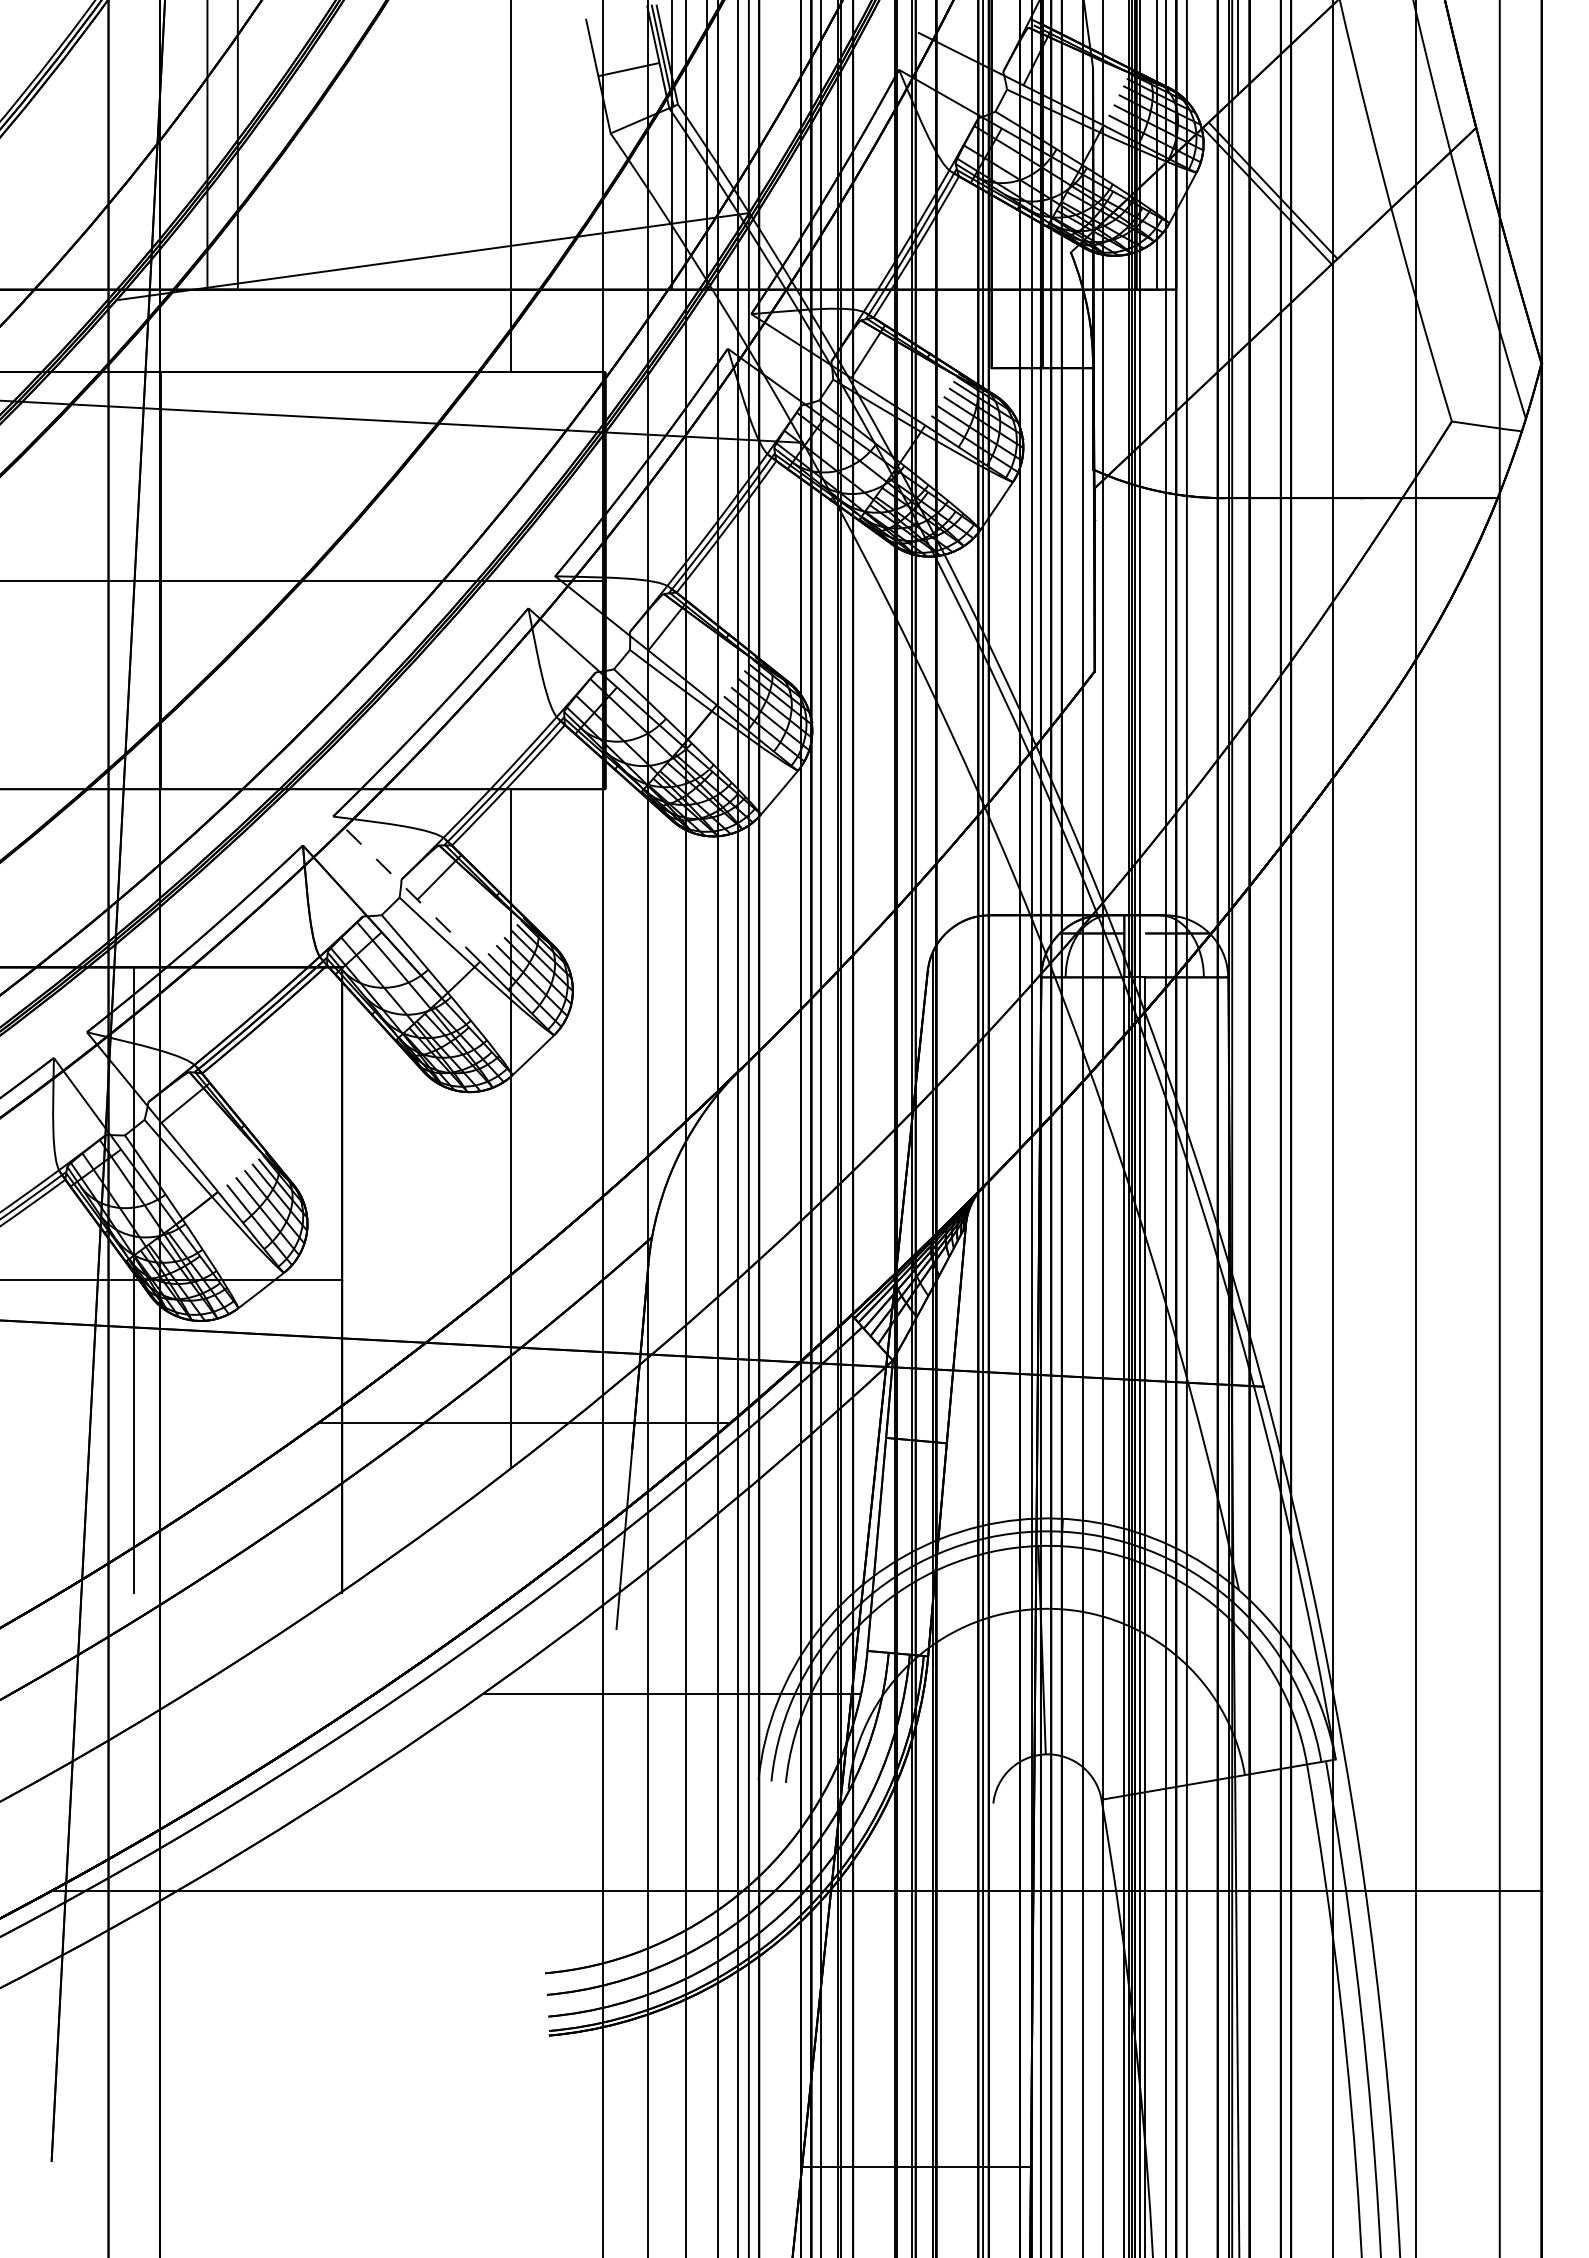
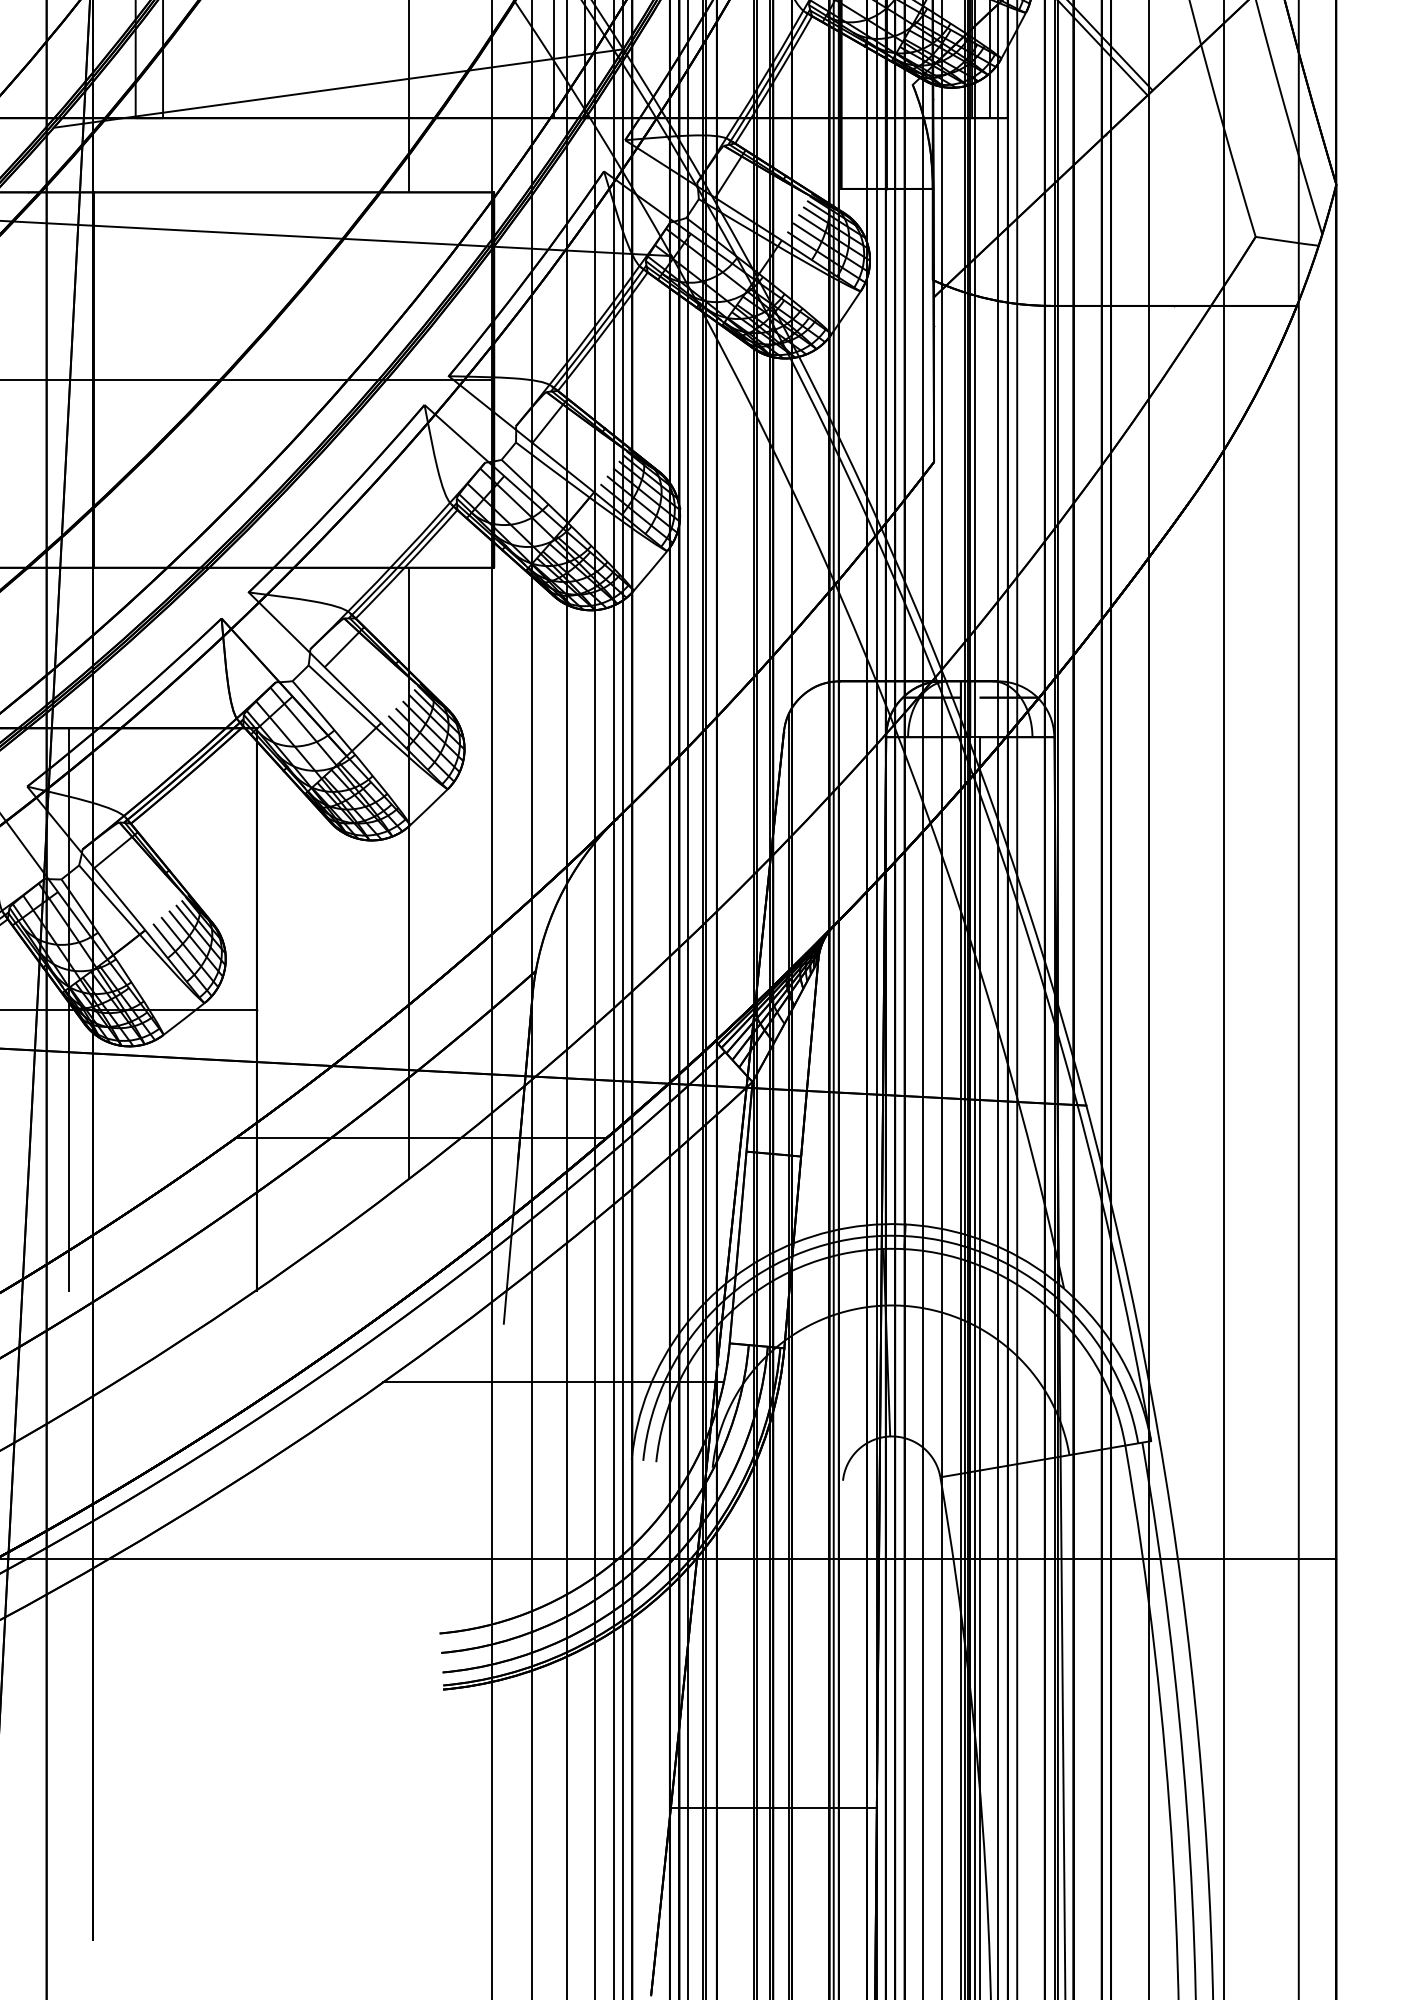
line: (406, 888) -> (314, 657), dashed -> solid

